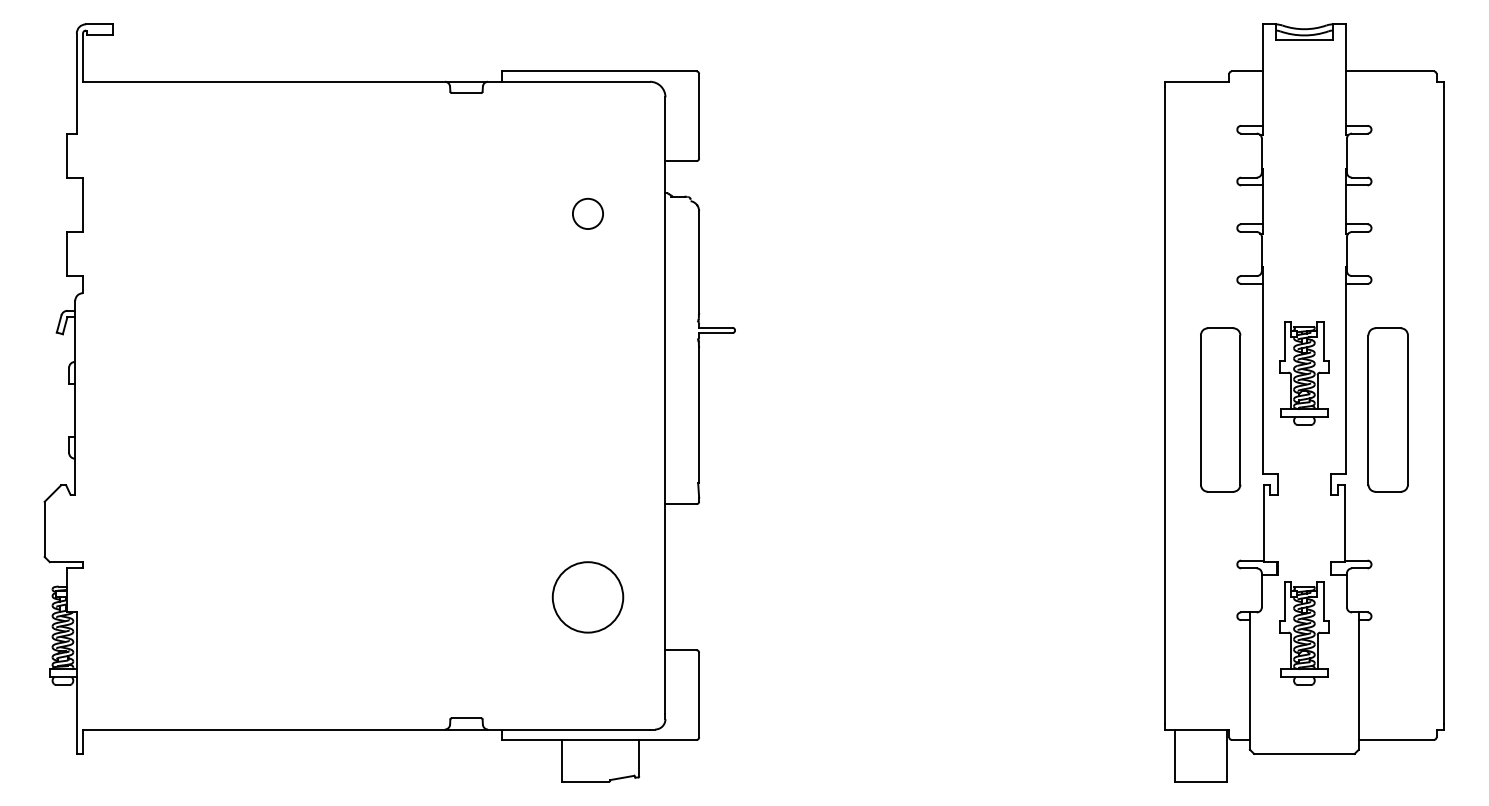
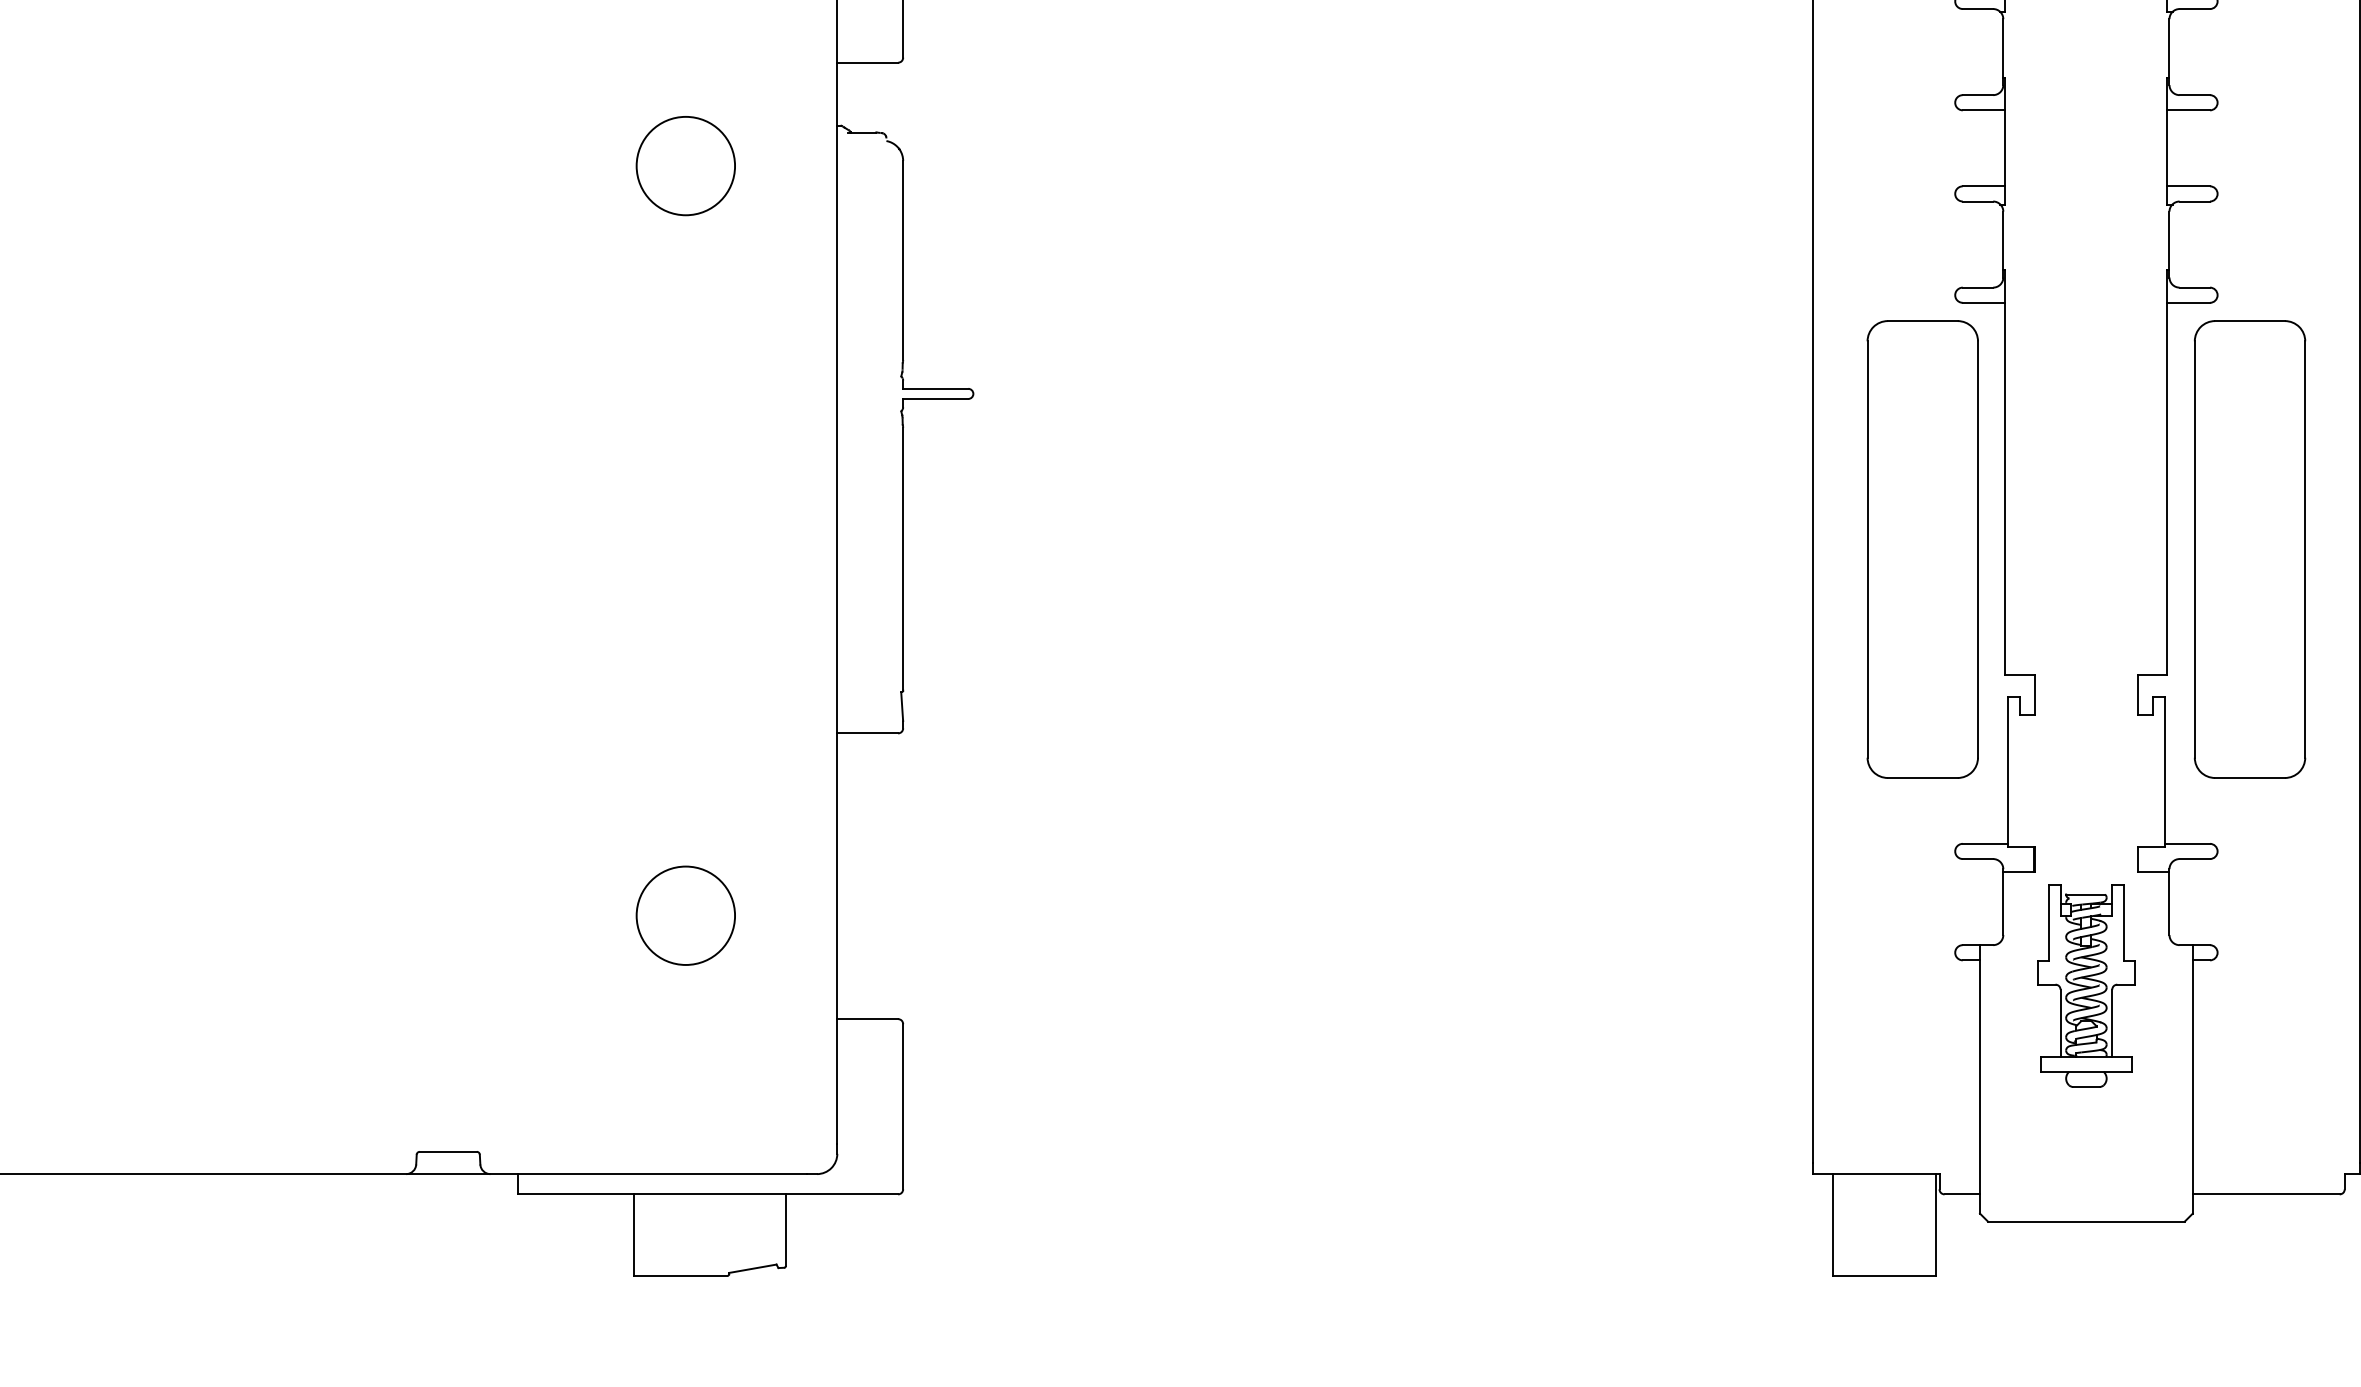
circle: (587, 213) -> (684, 165), size x1.67
part: (1304, 373) -> (2086, 478), removed
part: (1220, 409) -> (1922, 548), size x1.43
part: (1388, 409) -> (2250, 548), size x1.43
circle: (587, 597) -> (684, 915), size x0.71

